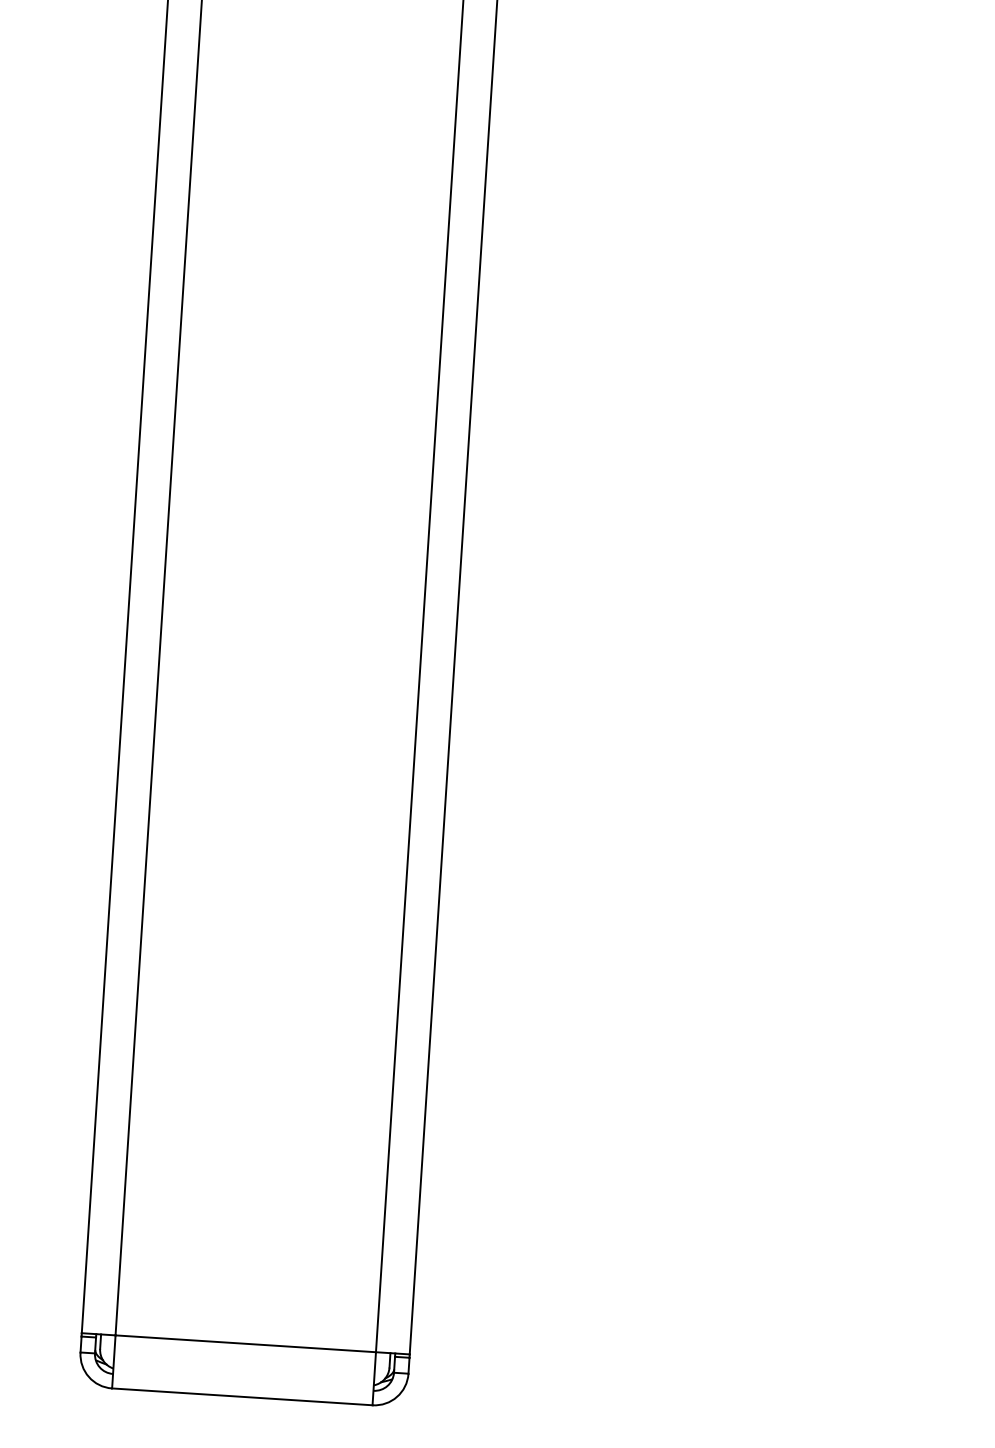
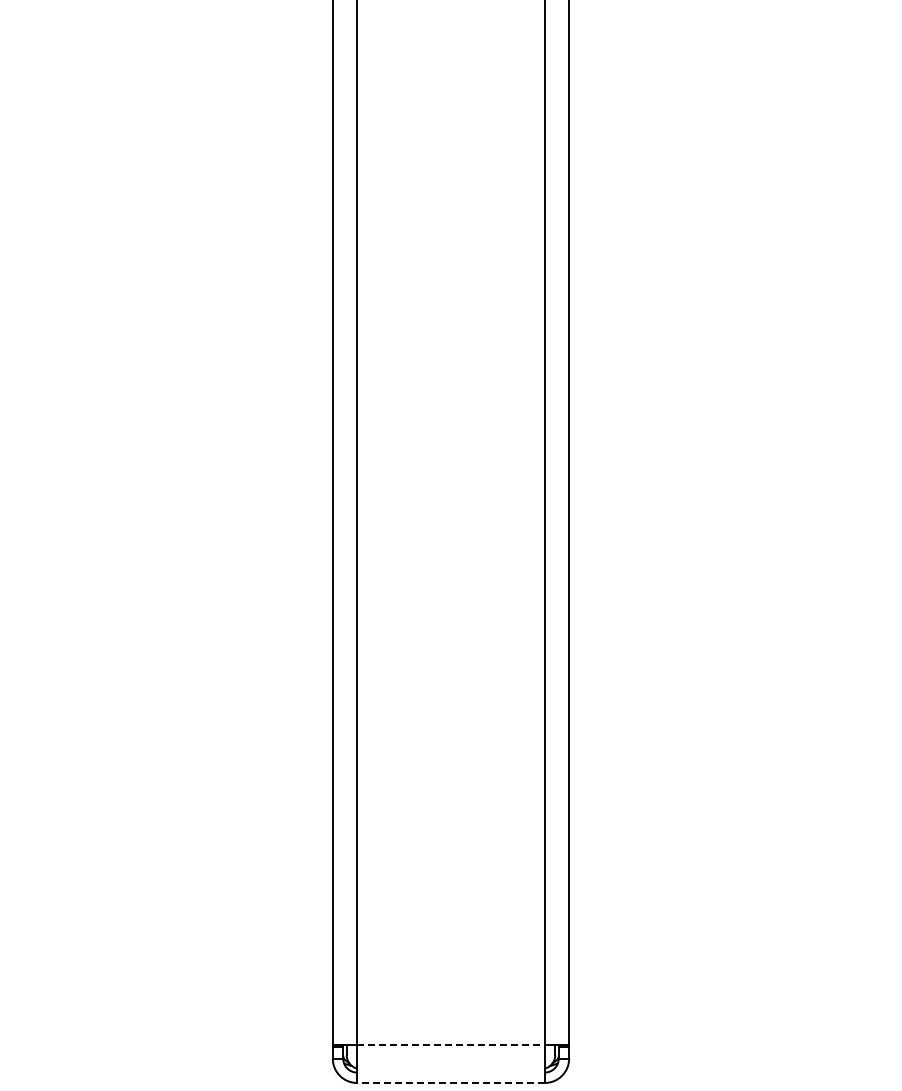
line: (245, 1343) -> (450, 1044), solid -> dashed
line: (241, 1396) -> (450, 1082), solid -> dashed

